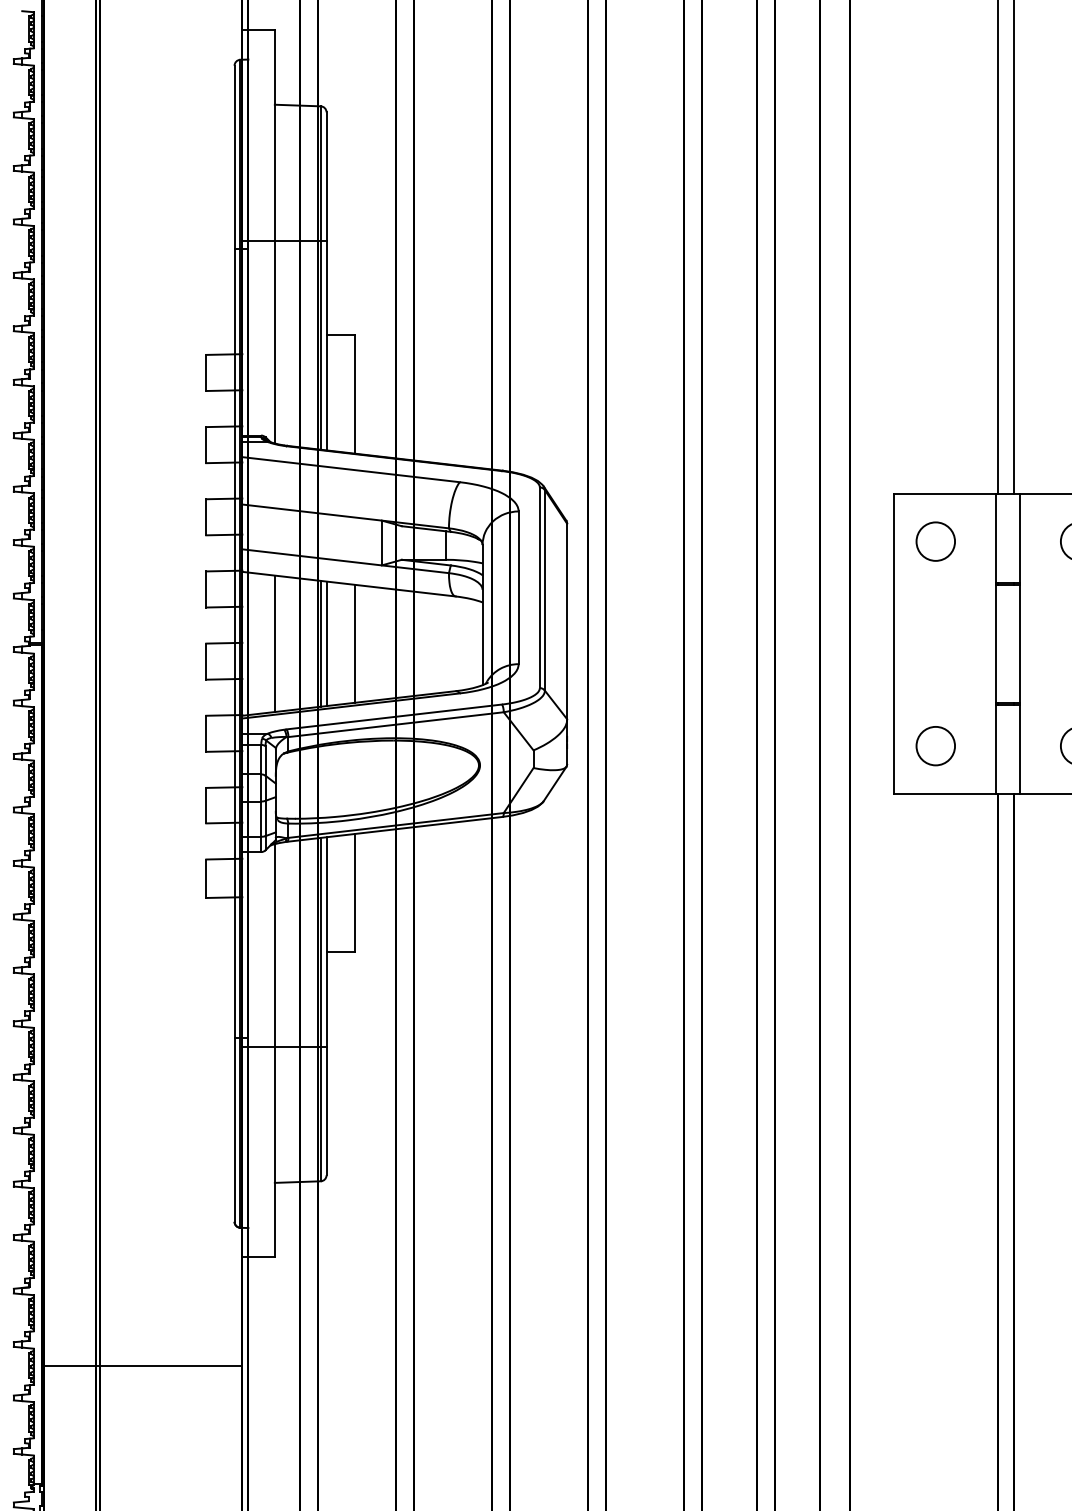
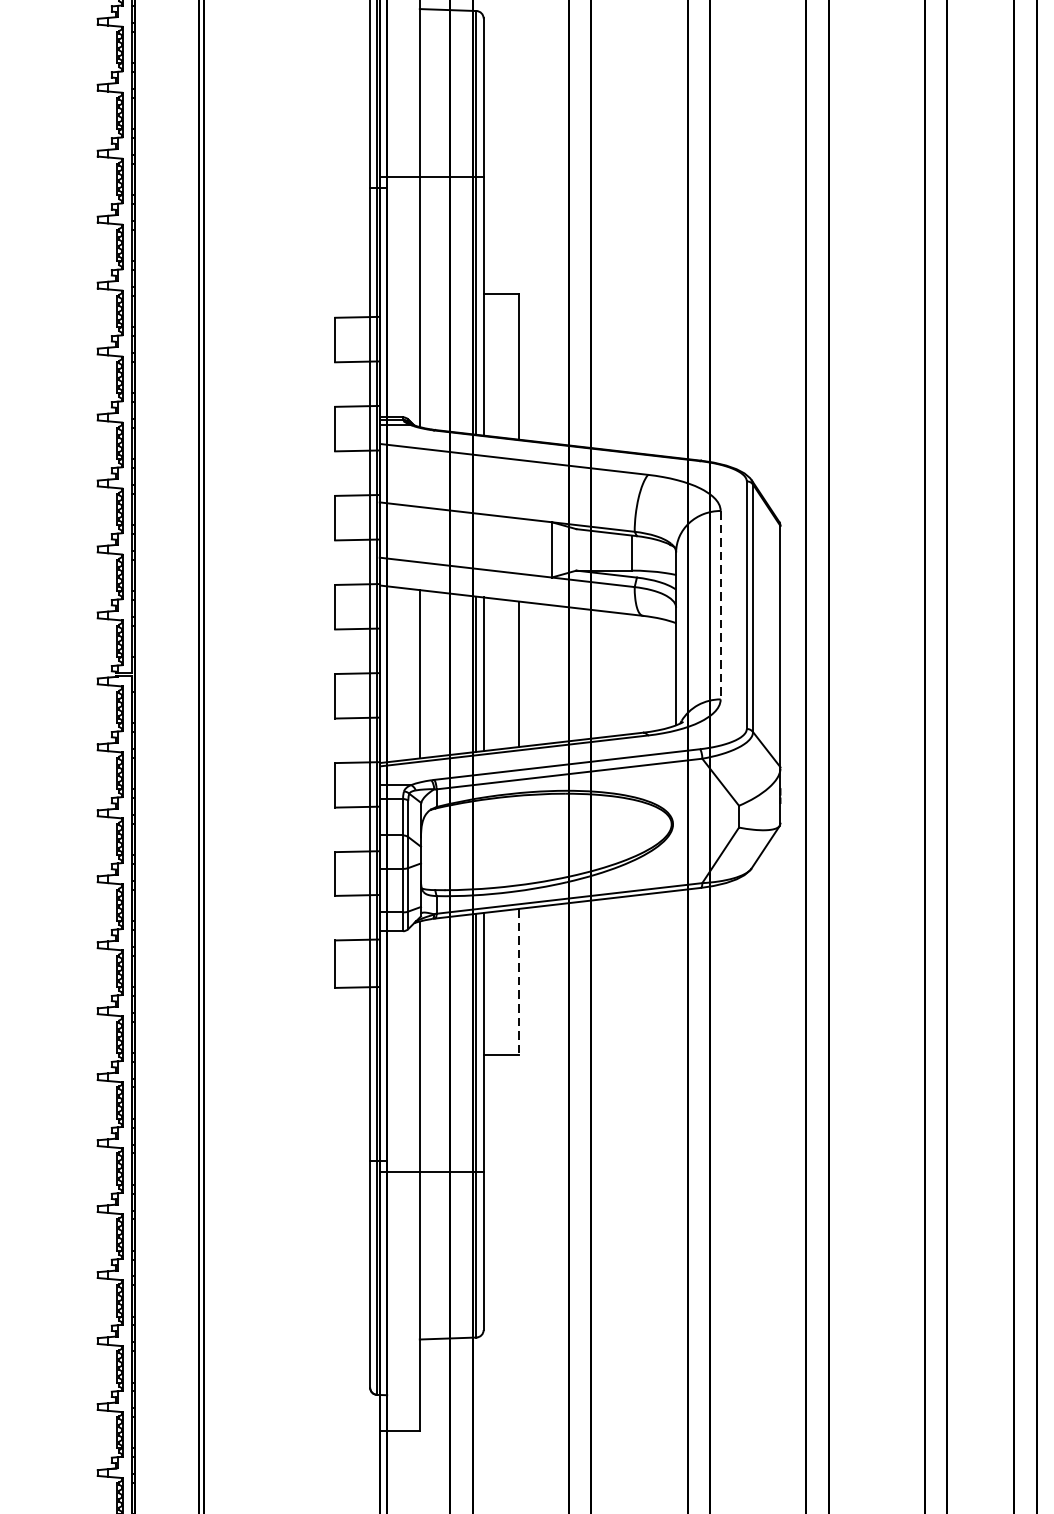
line: (518, 588) -> (720, 606), solid -> dashed
line: (354, 893) -> (518, 982), solid -> dashed

